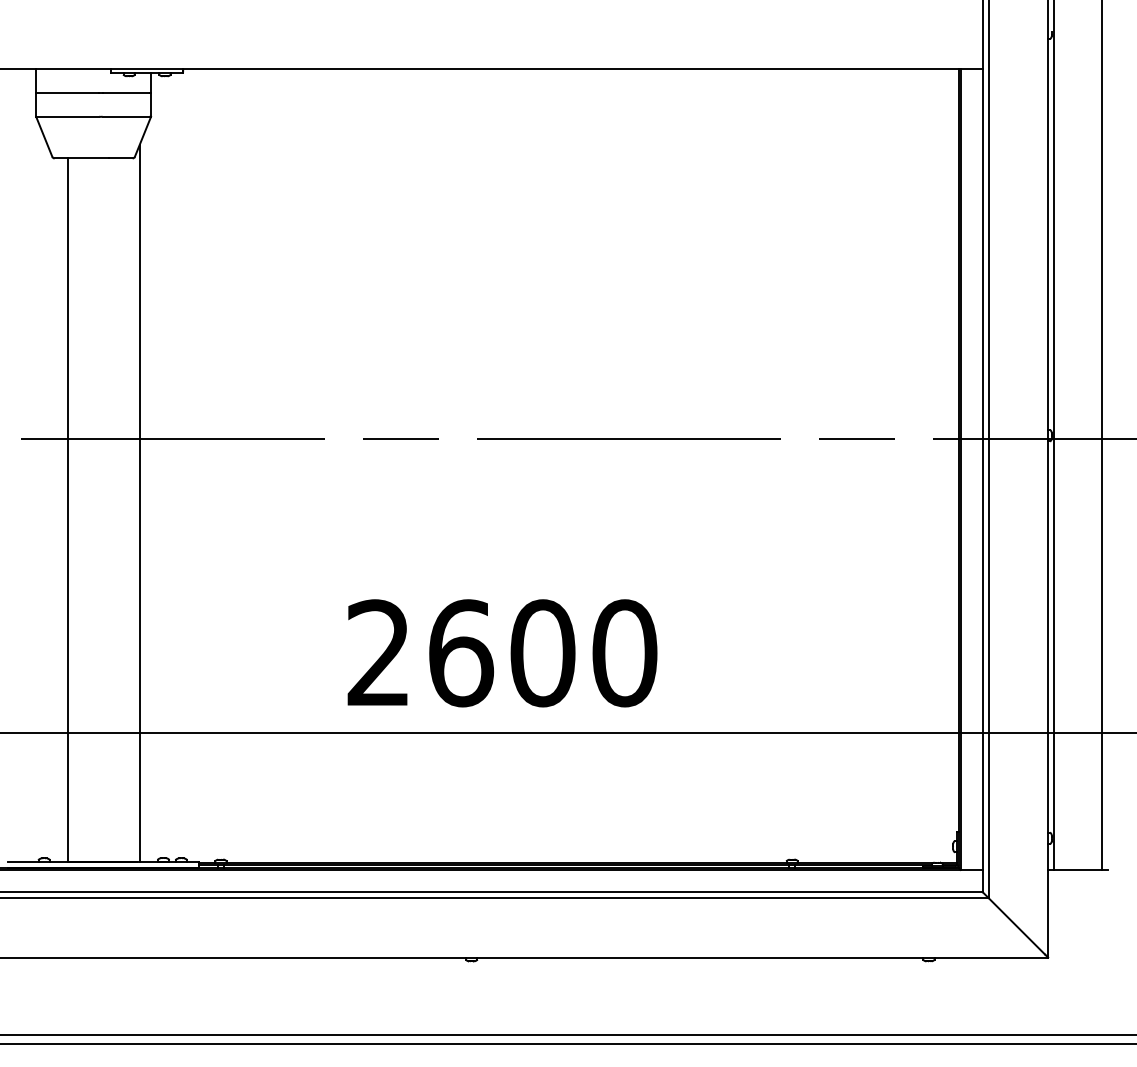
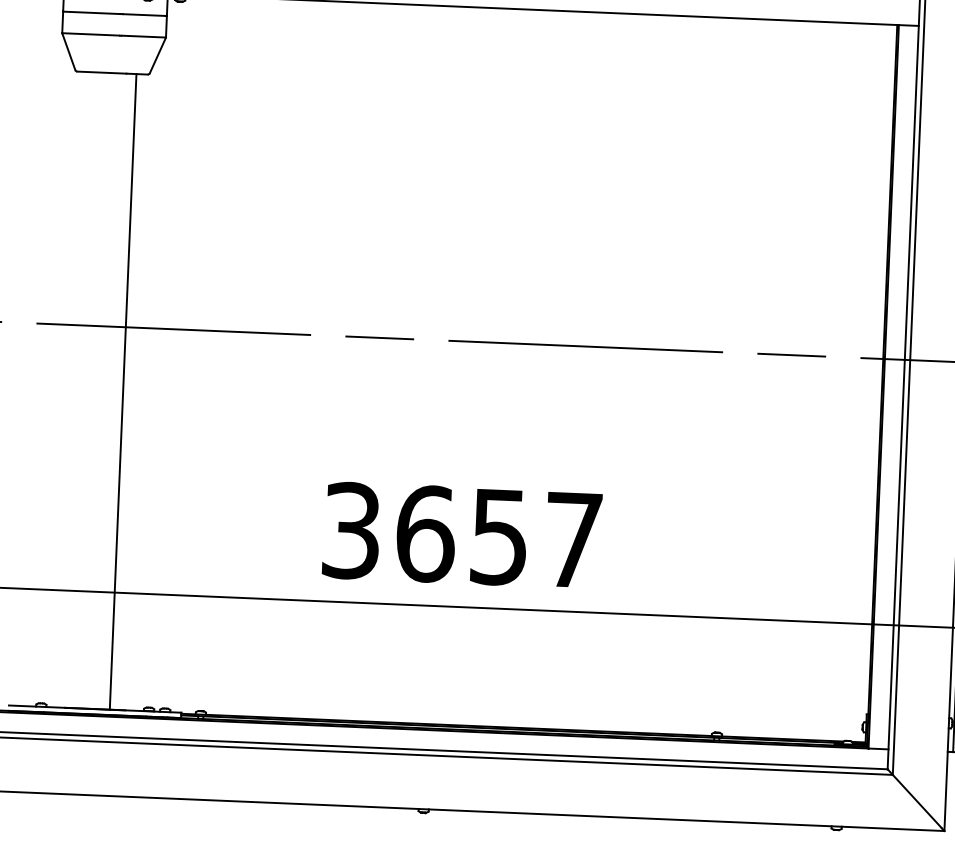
line: (139, 503) -> (140, 386), removed
line: (68, 510) -> (123, 392), moved
text: (502, 653) -> (463, 535), 2600 -> 3657

